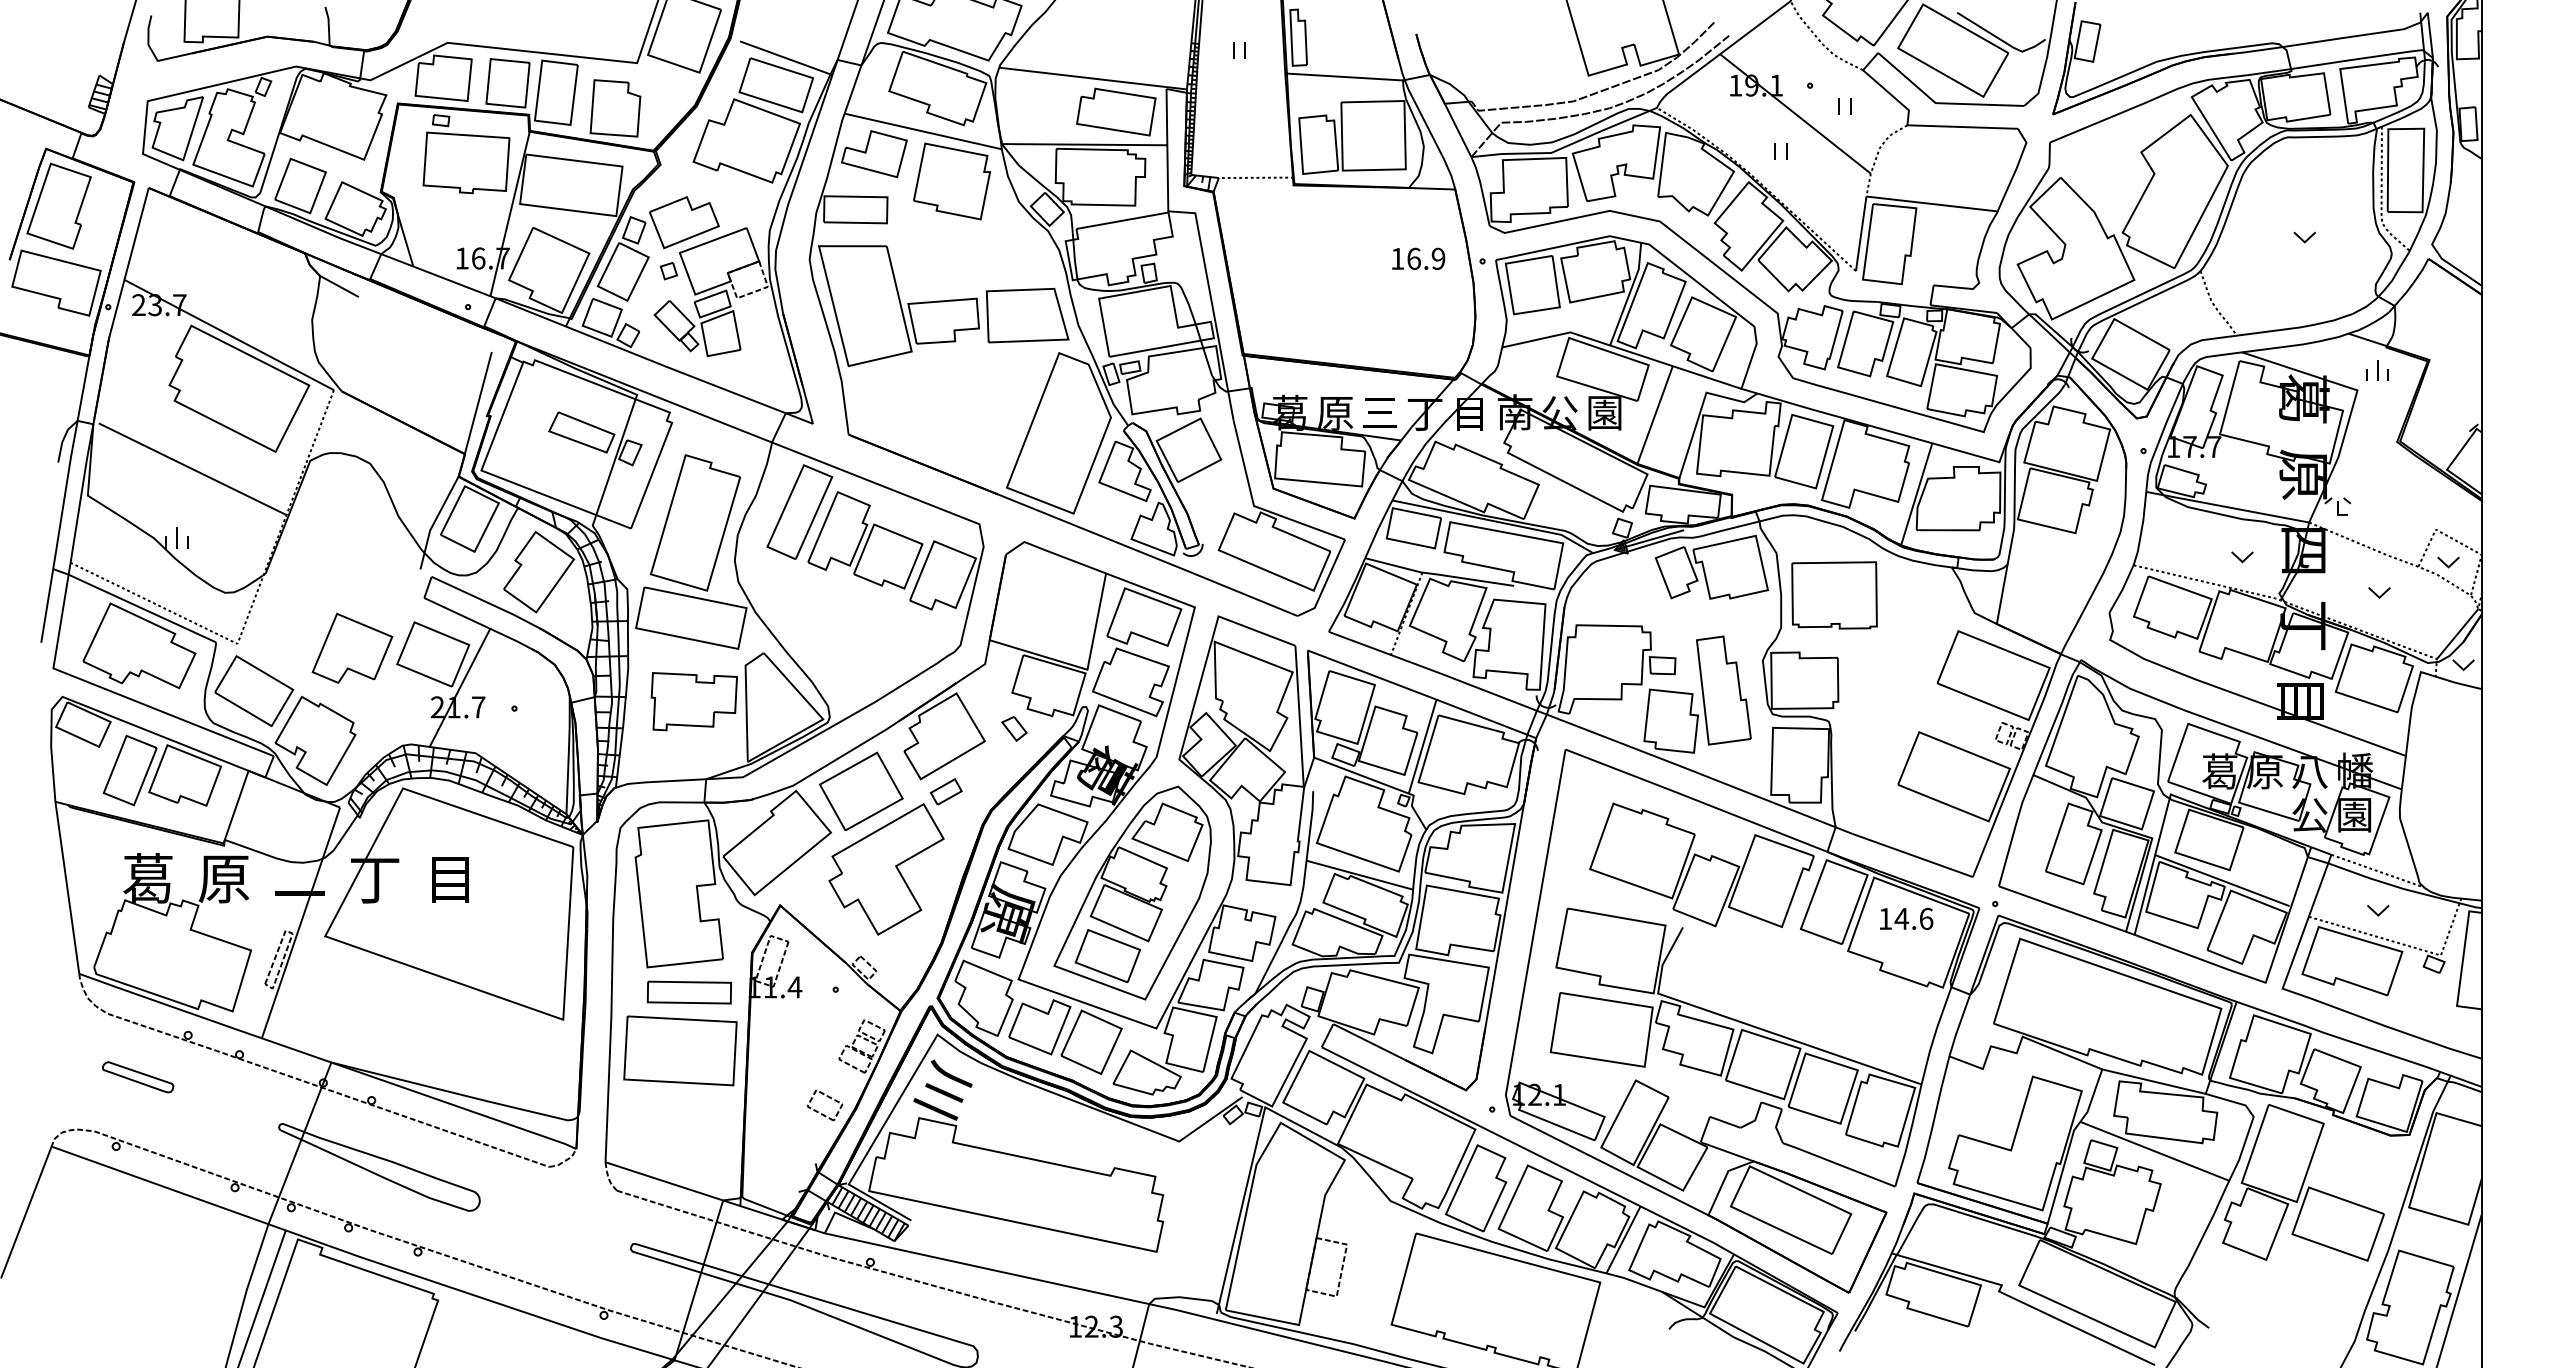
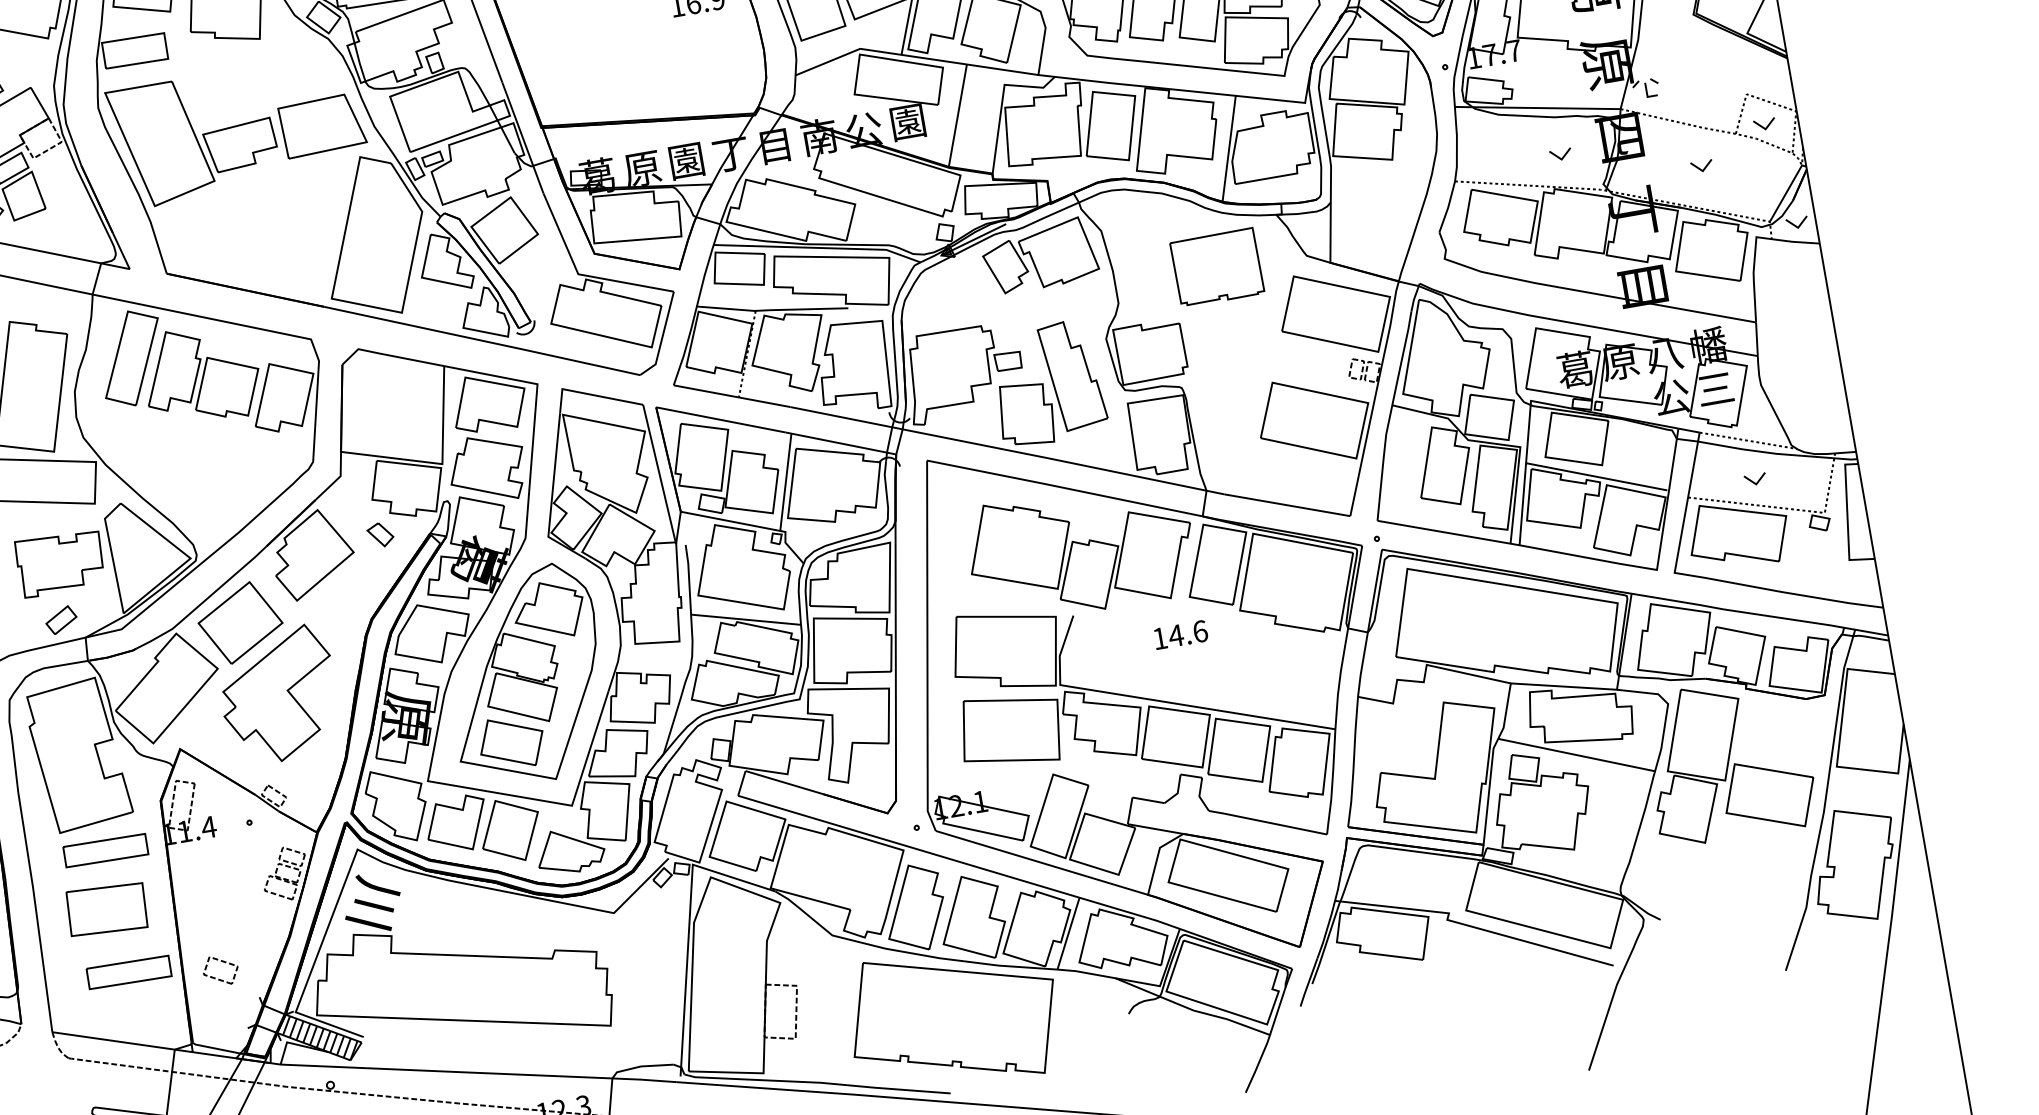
text: (1379, 413) -> (686, 161), 三 -> 園
part: (1834, 595) -> (1217, 267), moved
part: (945, 791) -> (60, 619), moved
text: (2354, 815) -> (1715, 389), 園 -> 三
text: (1906, 918) -> (1180, 634), moved
part: (680, 1050) -> (106, 909), size x0.7
part: (829, 1098) -> (223, 962), moved
part: (690, 1116) -> (128, 972), added

